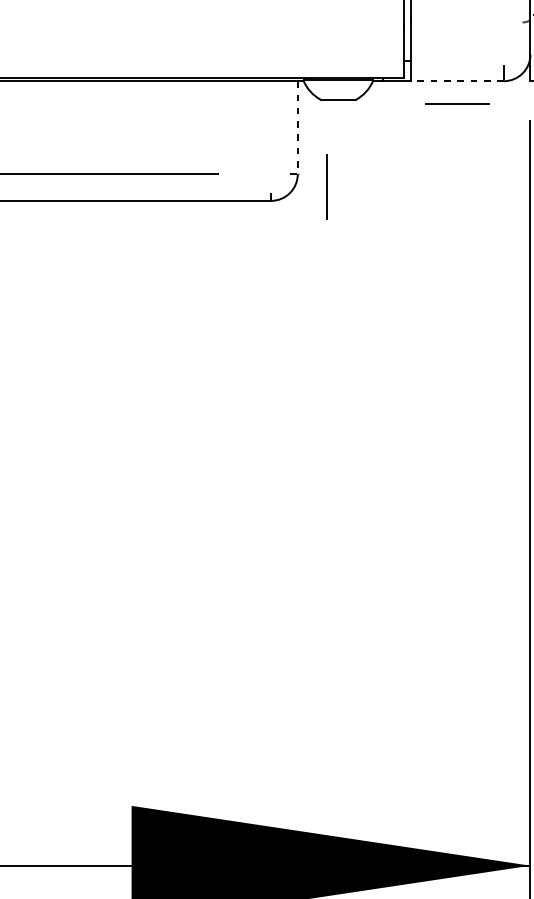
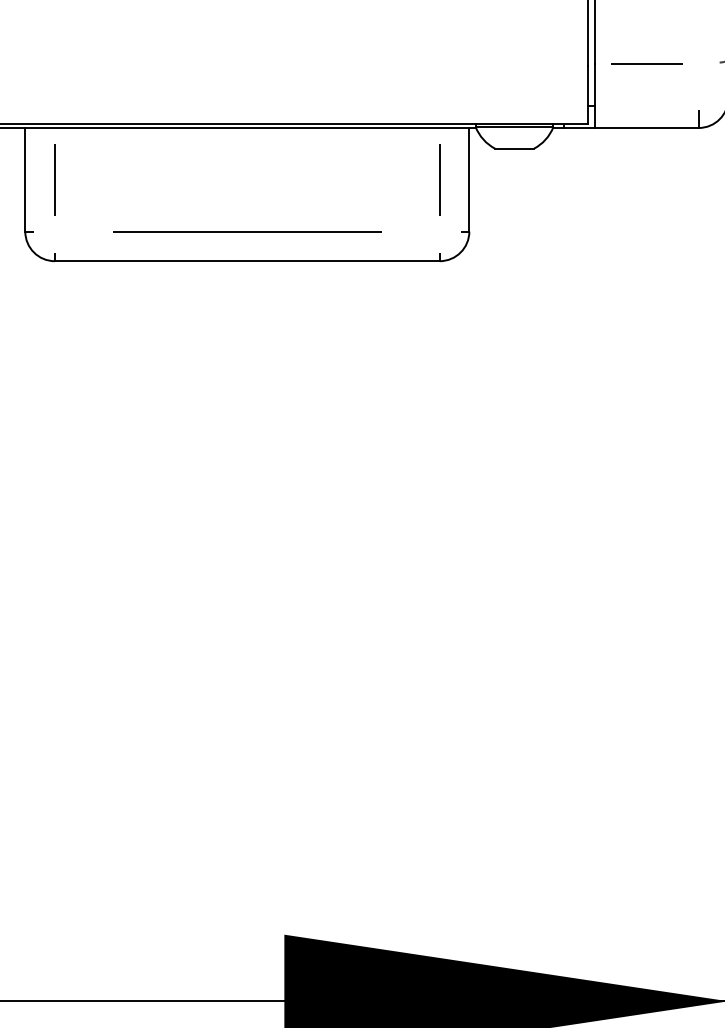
line: (456, 80) -> (646, 127), dashed -> solid
line: (456, 104) -> (646, 63), moved
line: (297, 127) -> (469, 179), dashed -> solid
line: (326, 186) -> (439, 179), moved

